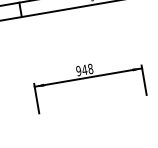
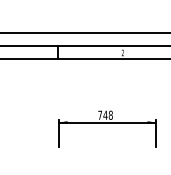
text: (79, 70) -> (100, 114), 948 -> 748

